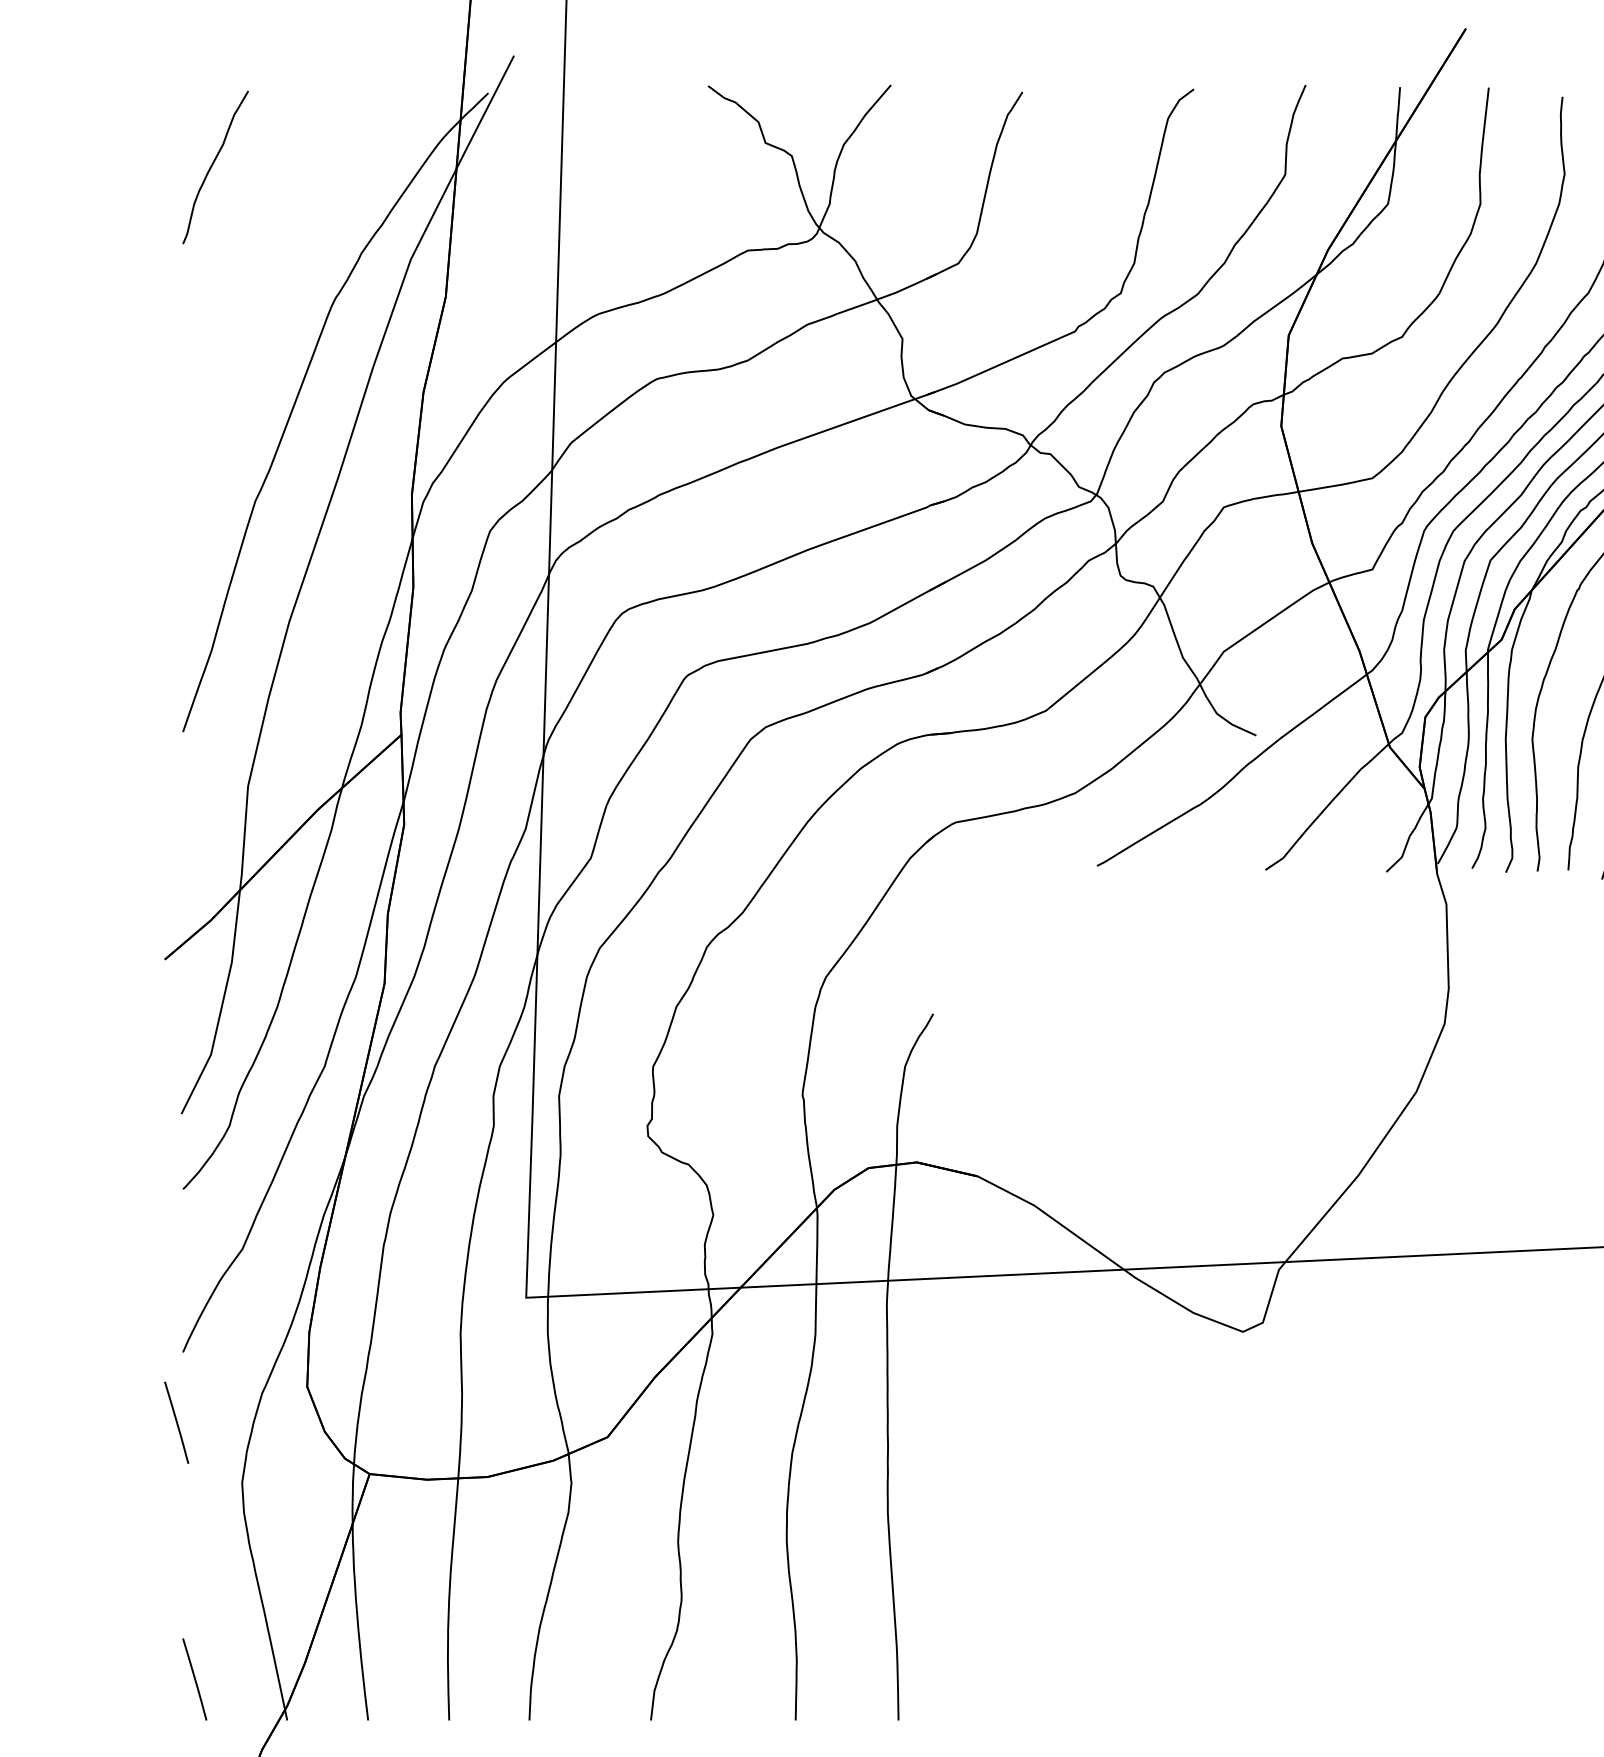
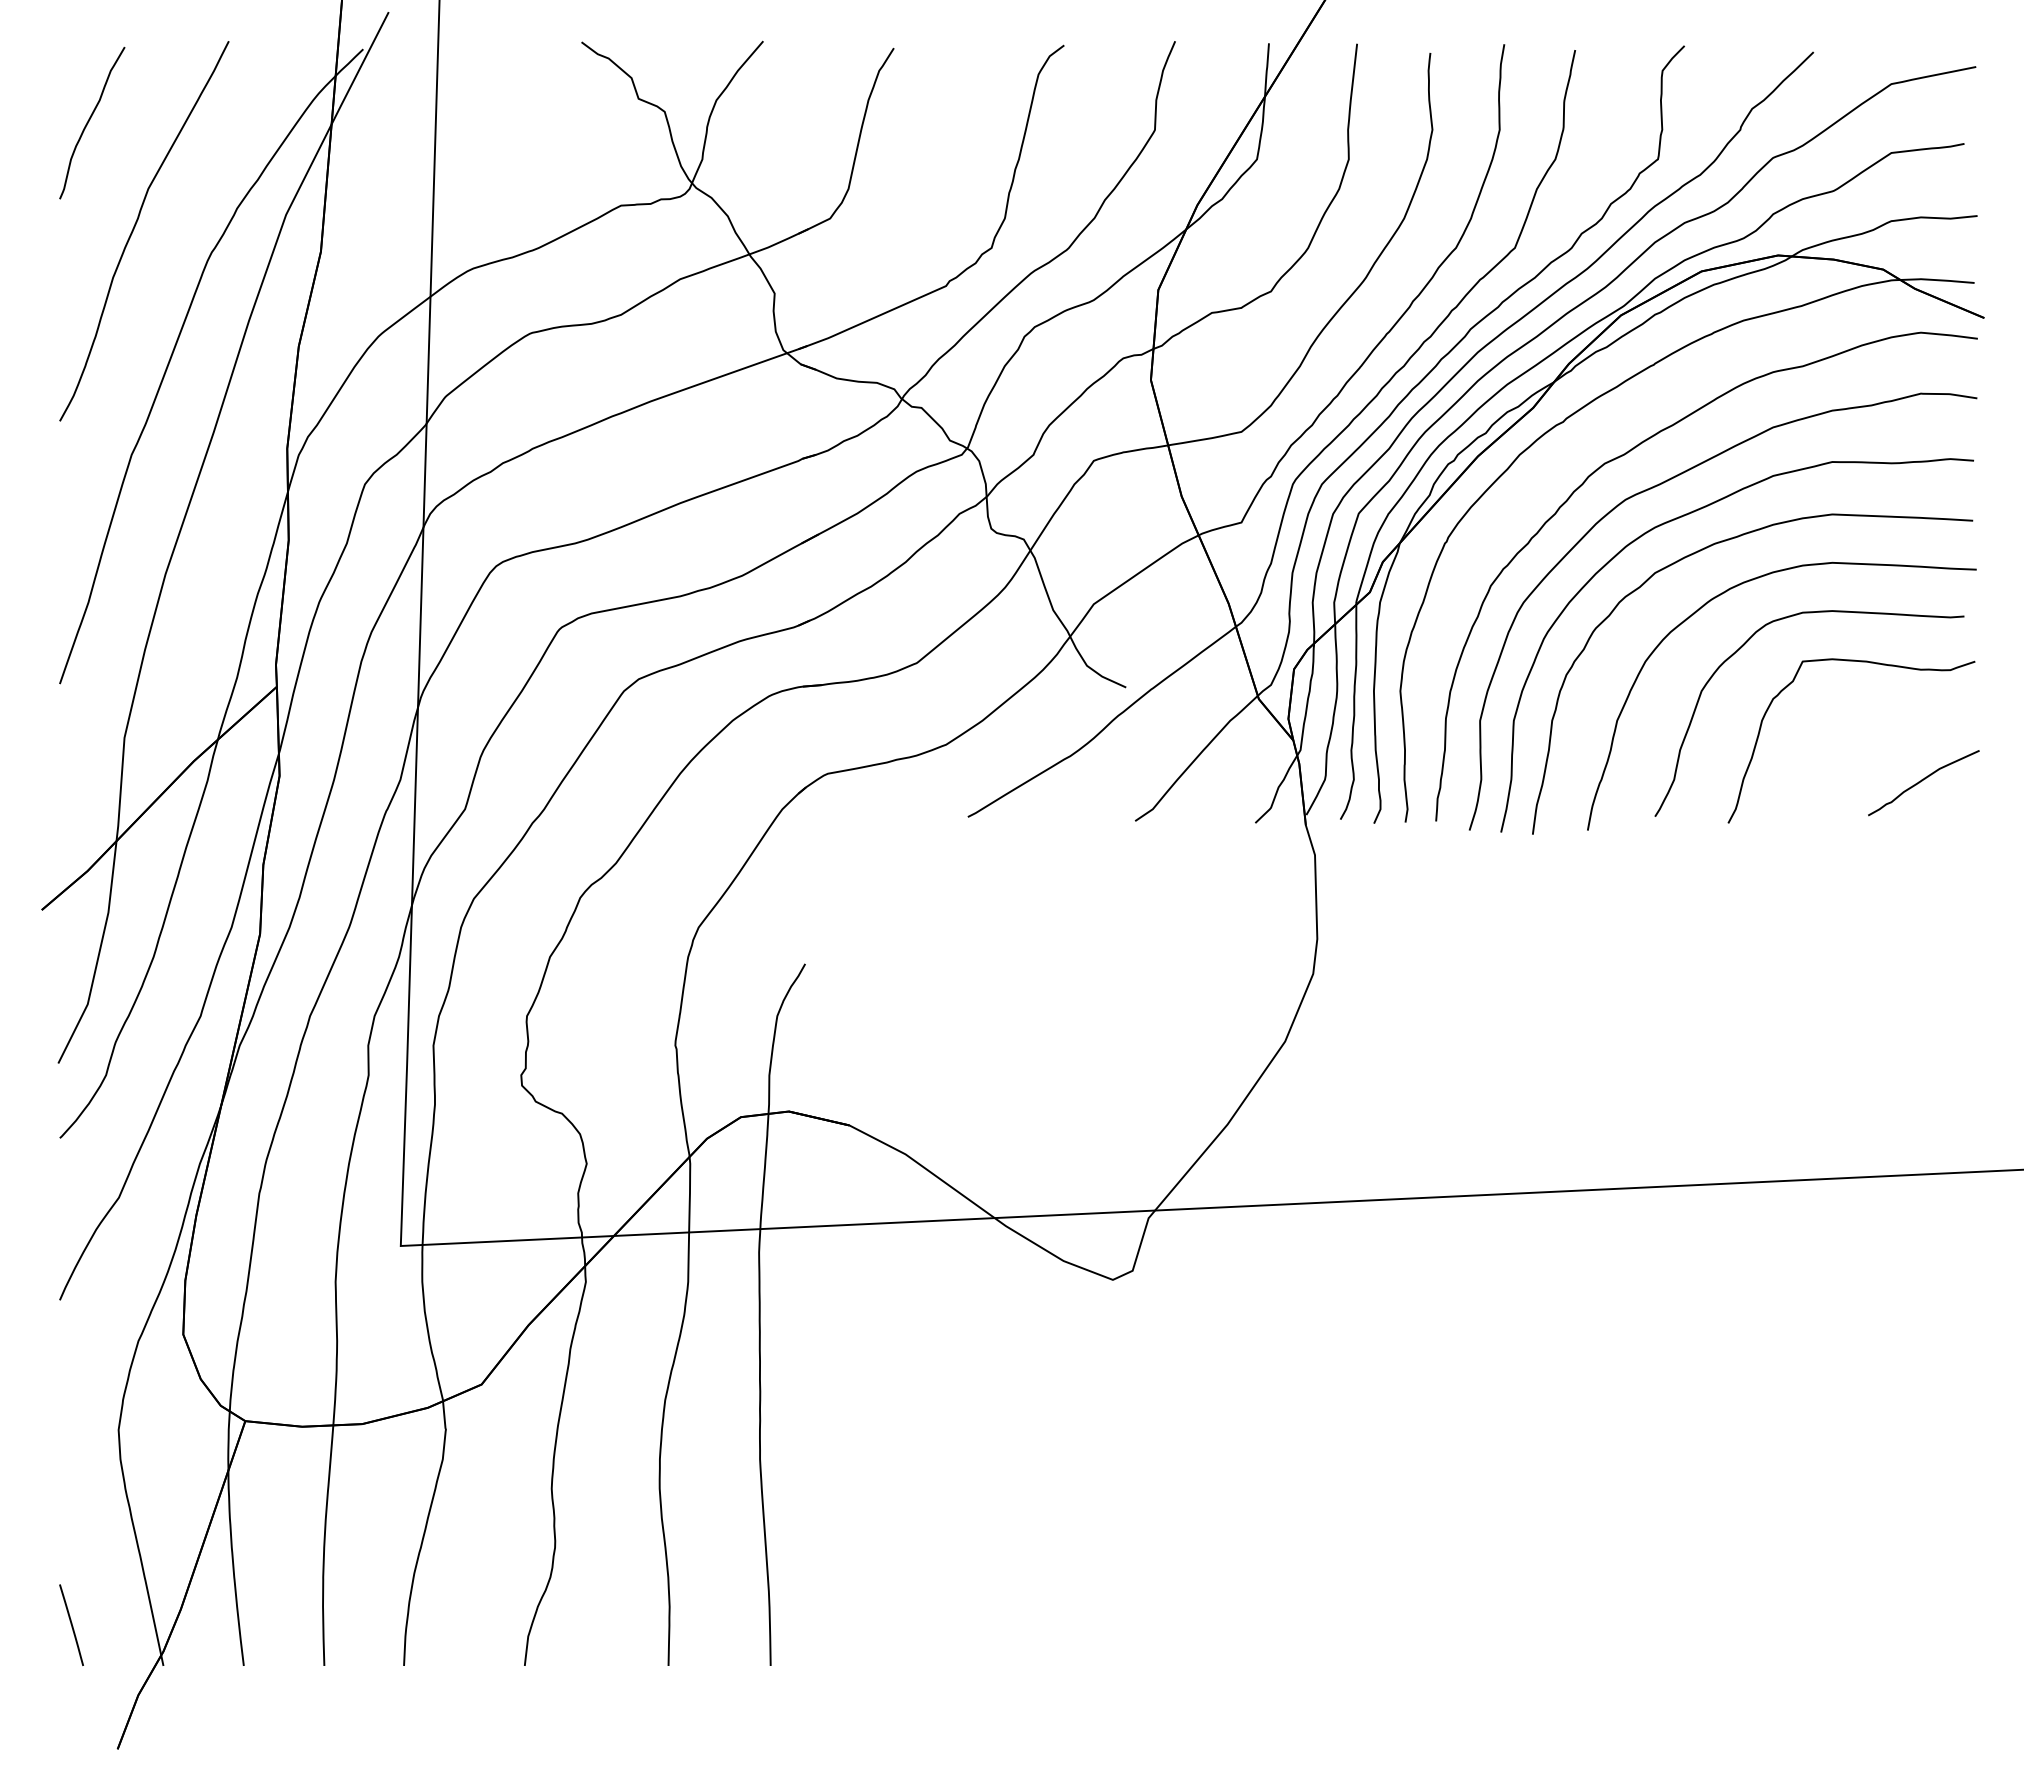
curve: (259, 272) -> (135, 227), added
line: (176, 1422) -> (53, 1369), removed

